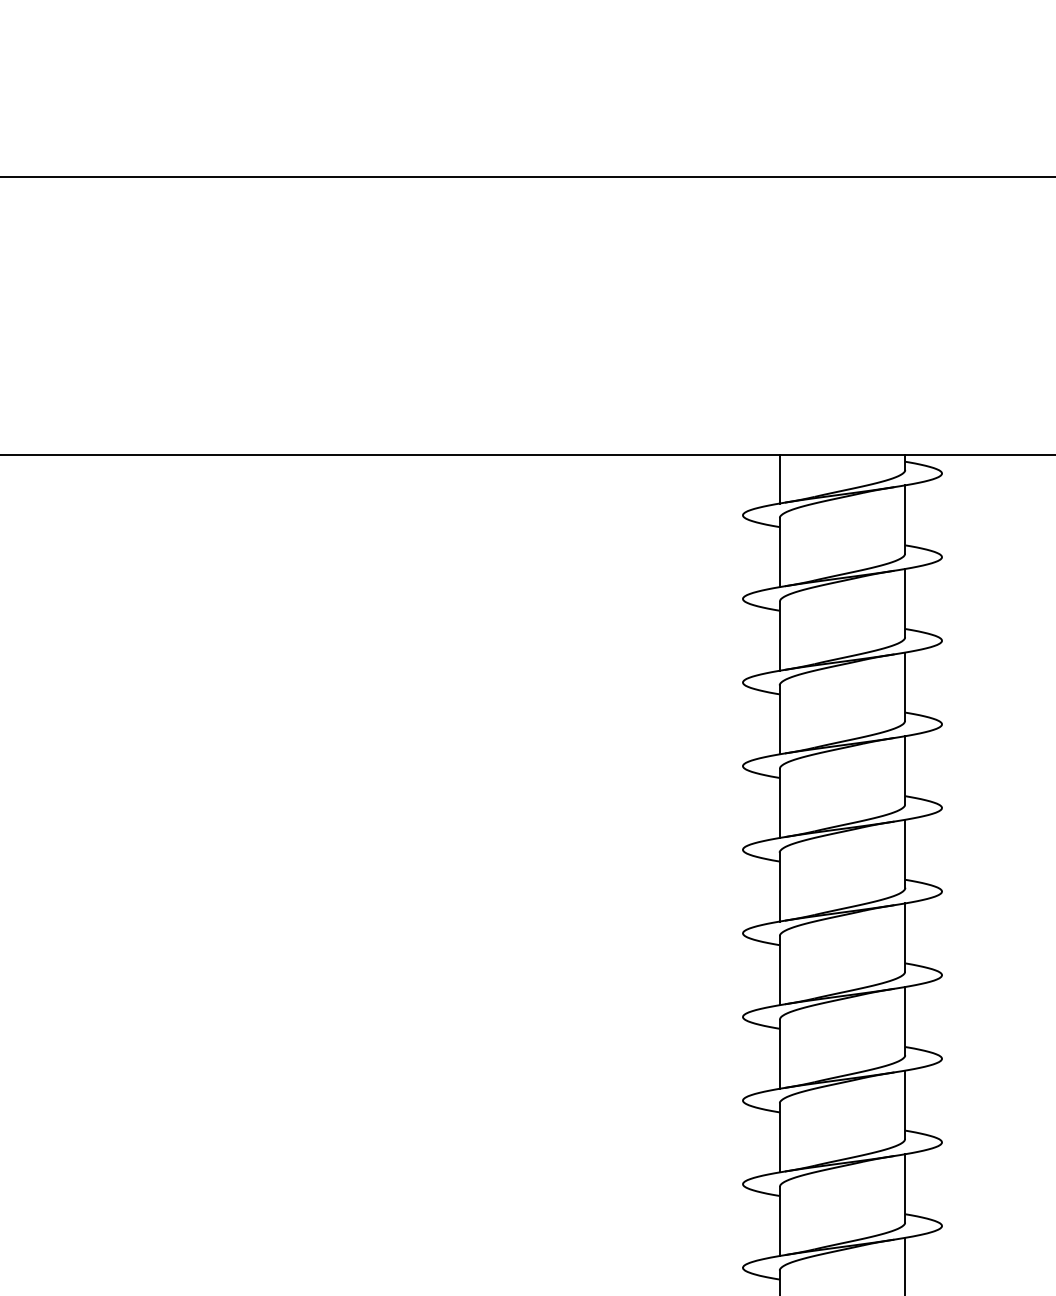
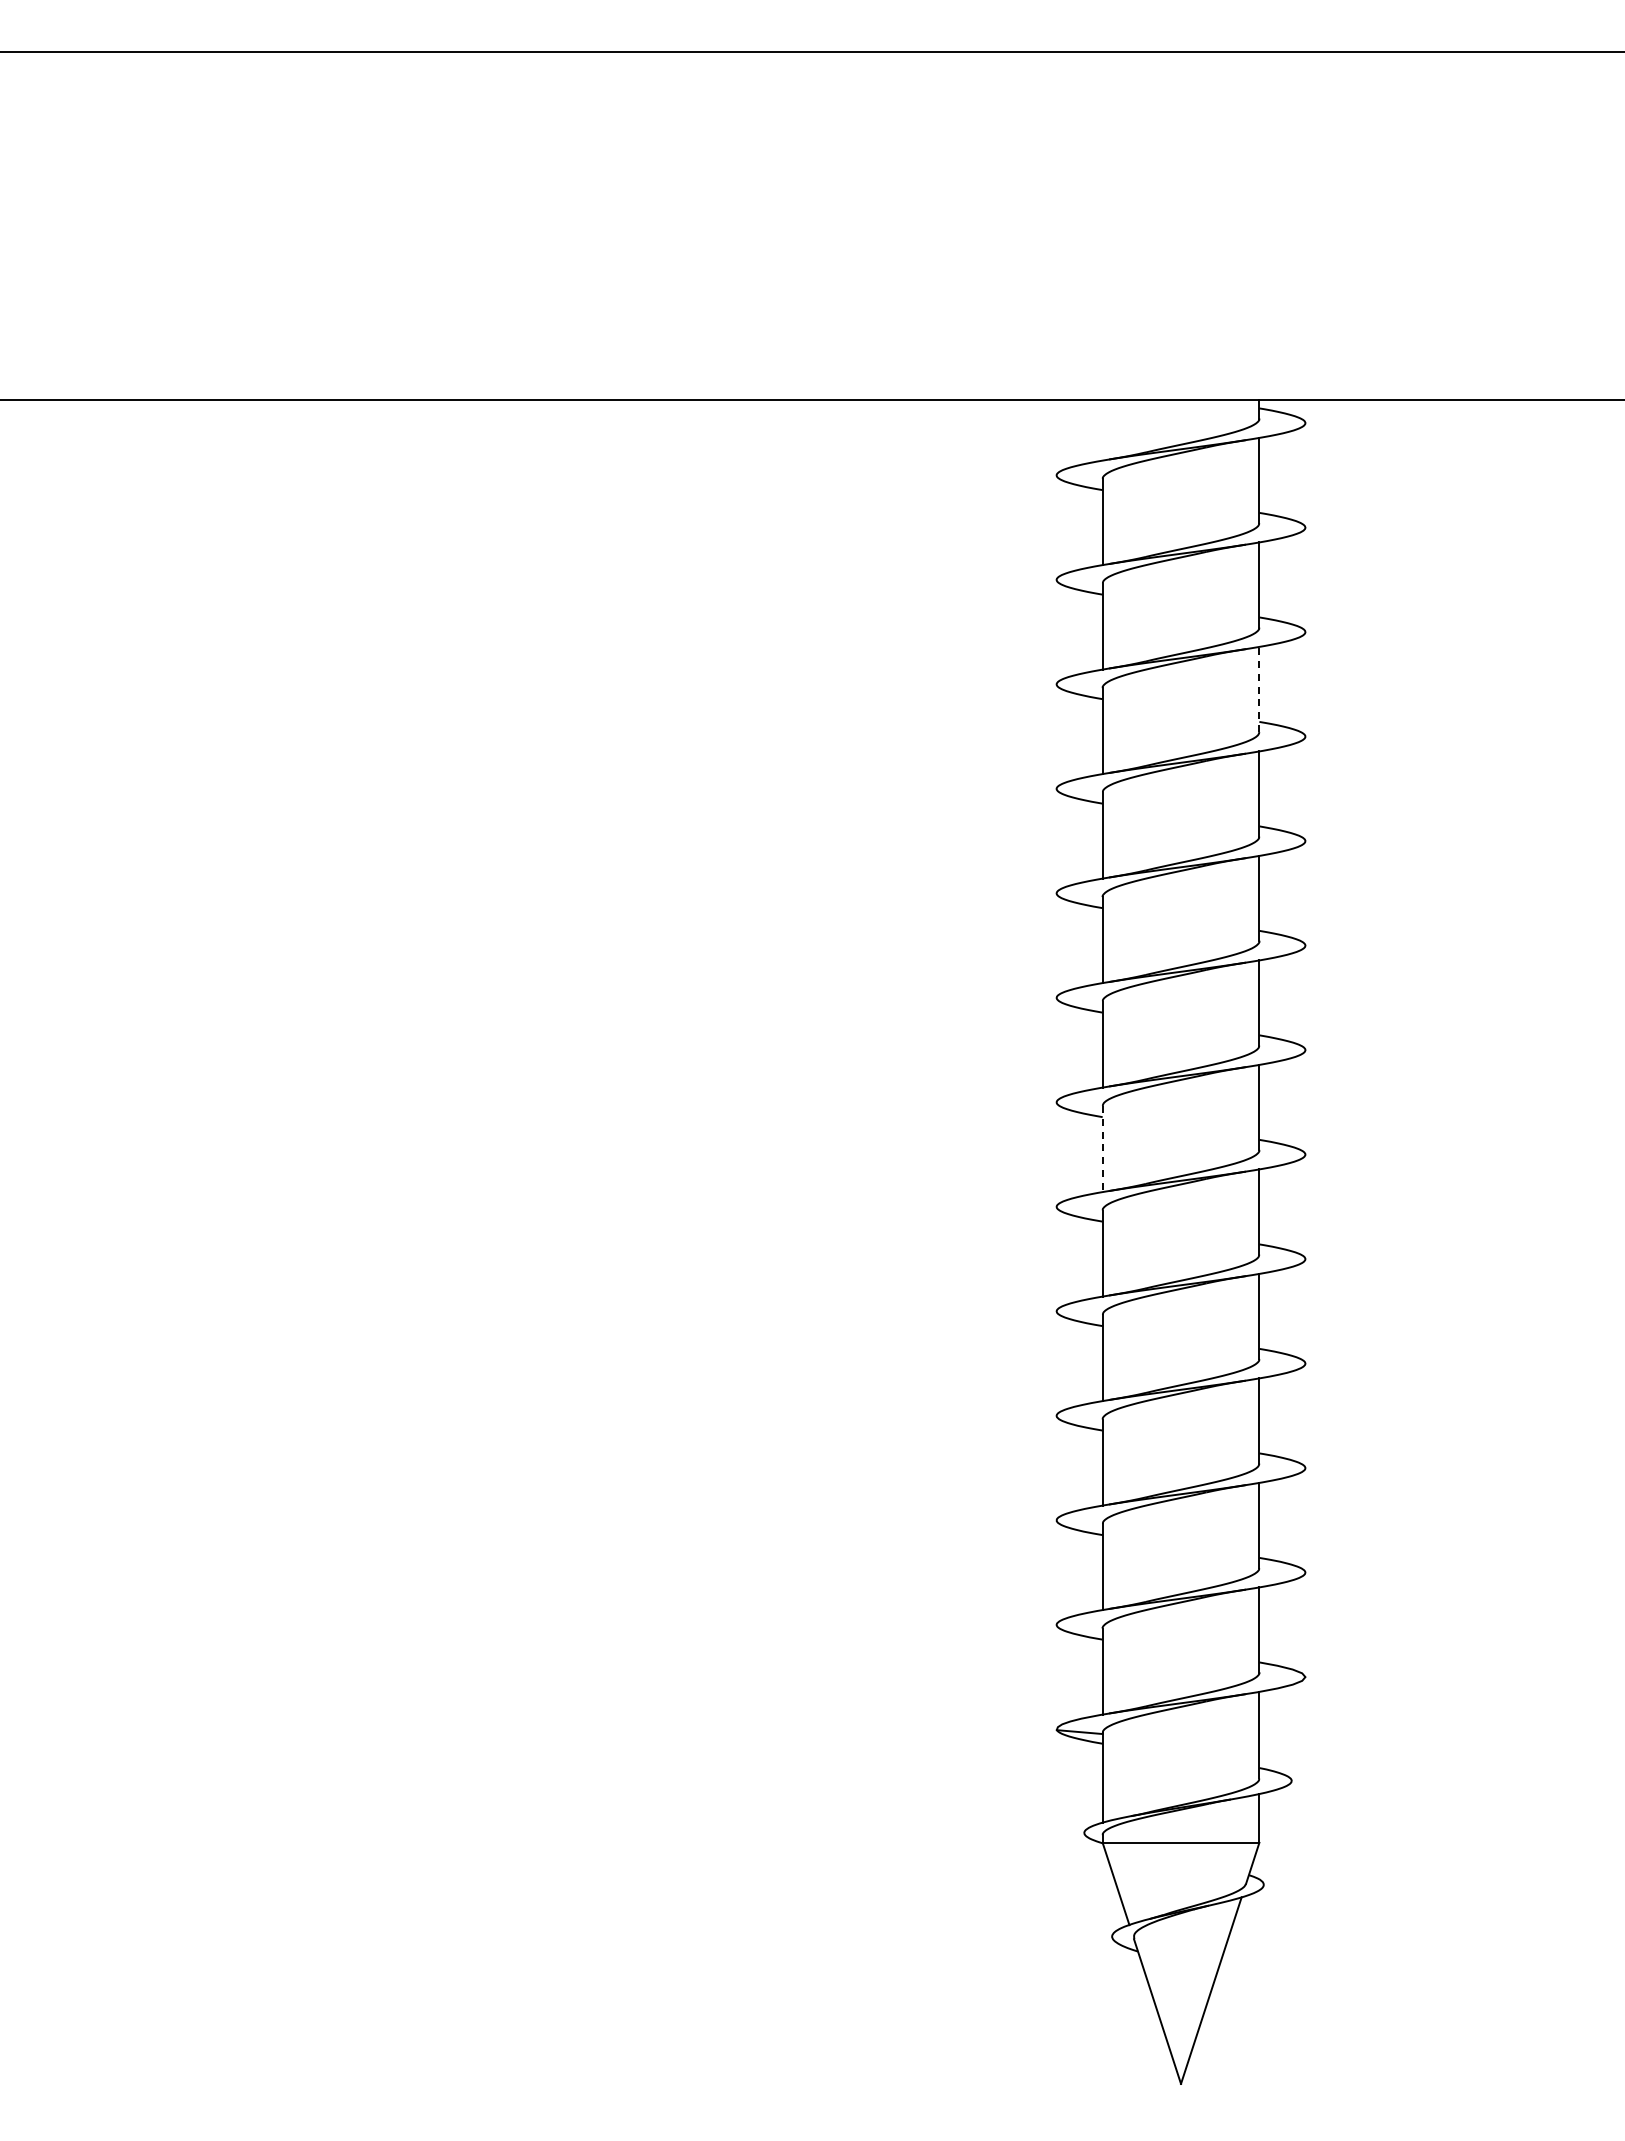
line: (779, 479) -> (1102, 430), removed
line: (905, 686) -> (1259, 689), solid -> dashed
line: (779, 1054) -> (1102, 1149), solid -> dashed

